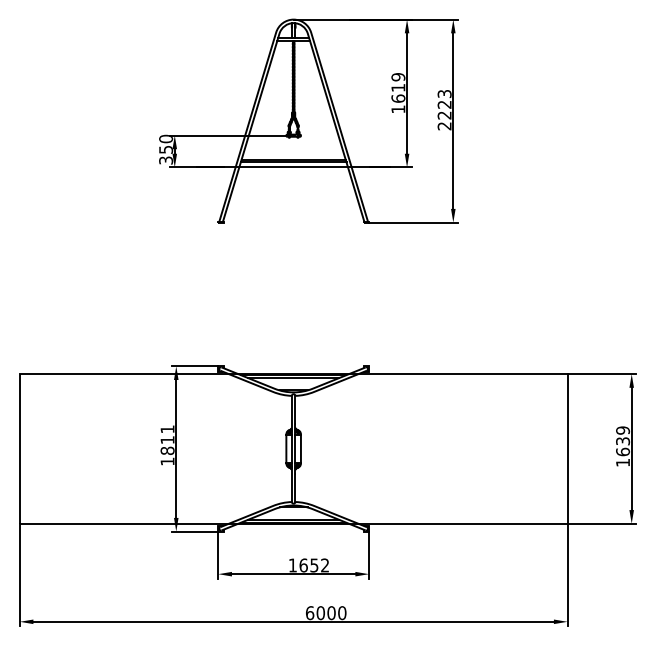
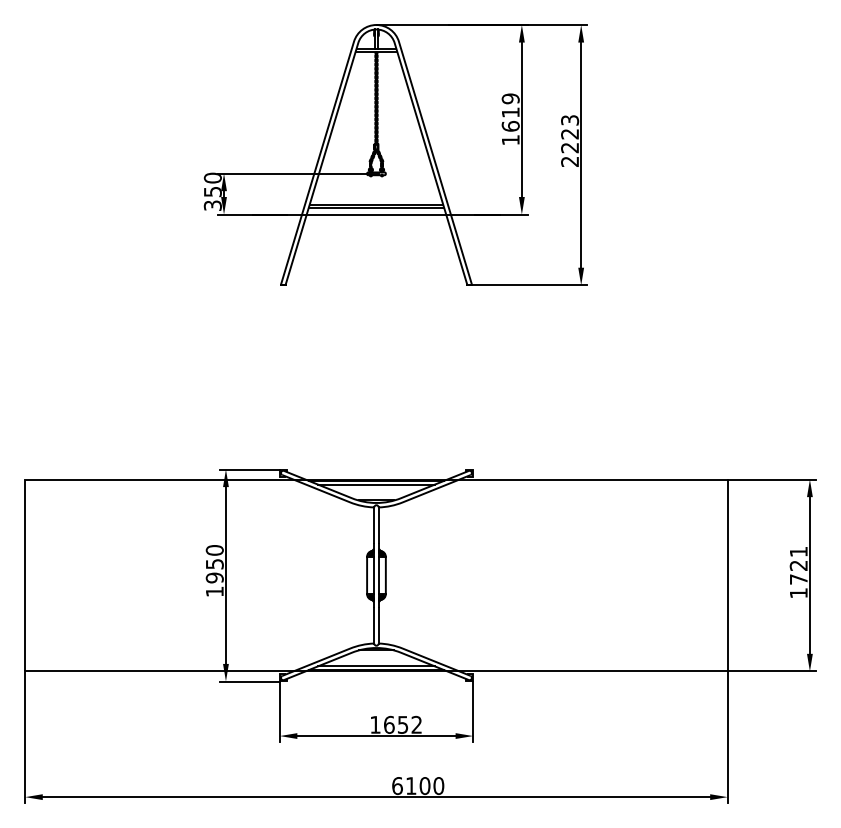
text: (167, 440) -> (214, 564), 1811 -> 1950
text: (622, 441) -> (798, 565), 1639 -> 1721
text: (320, 613) -> (410, 786), 6000 -> 6100

